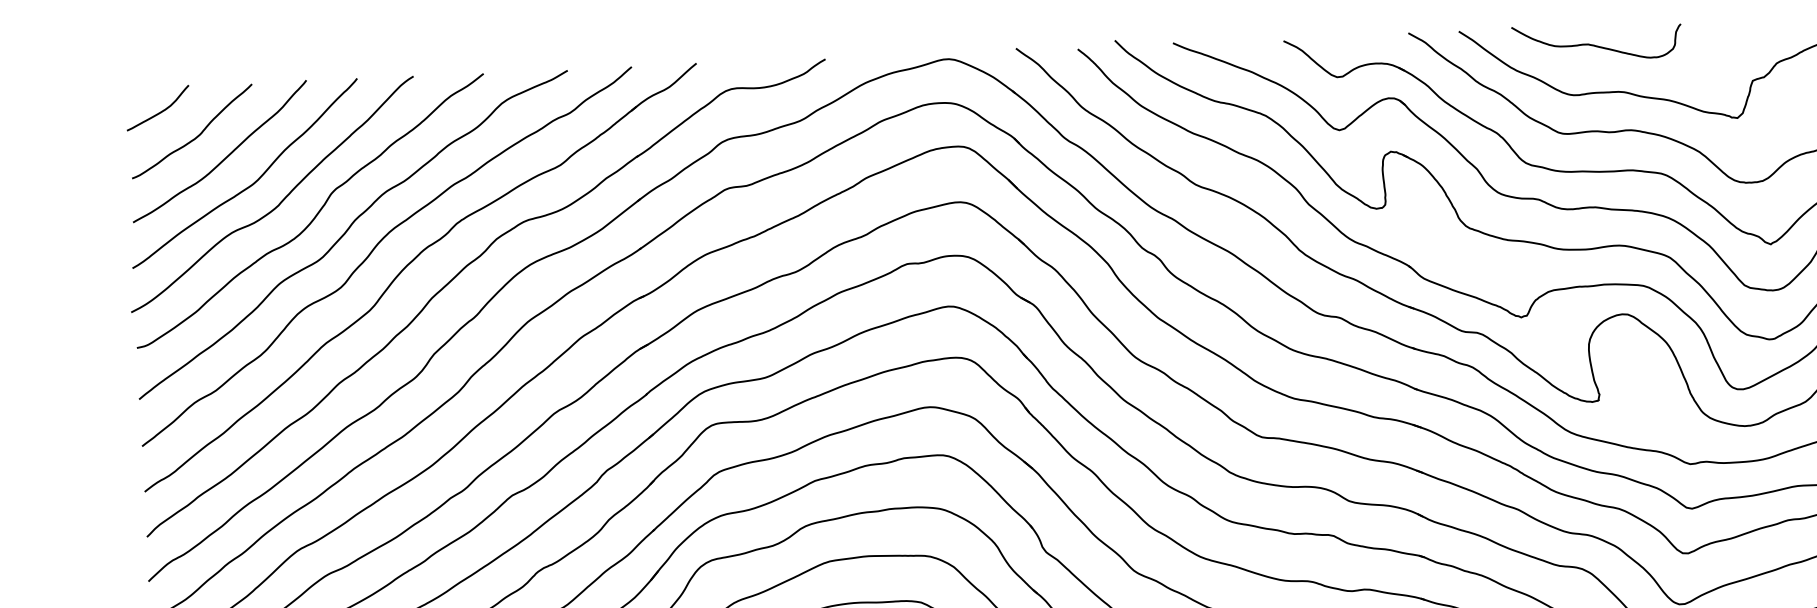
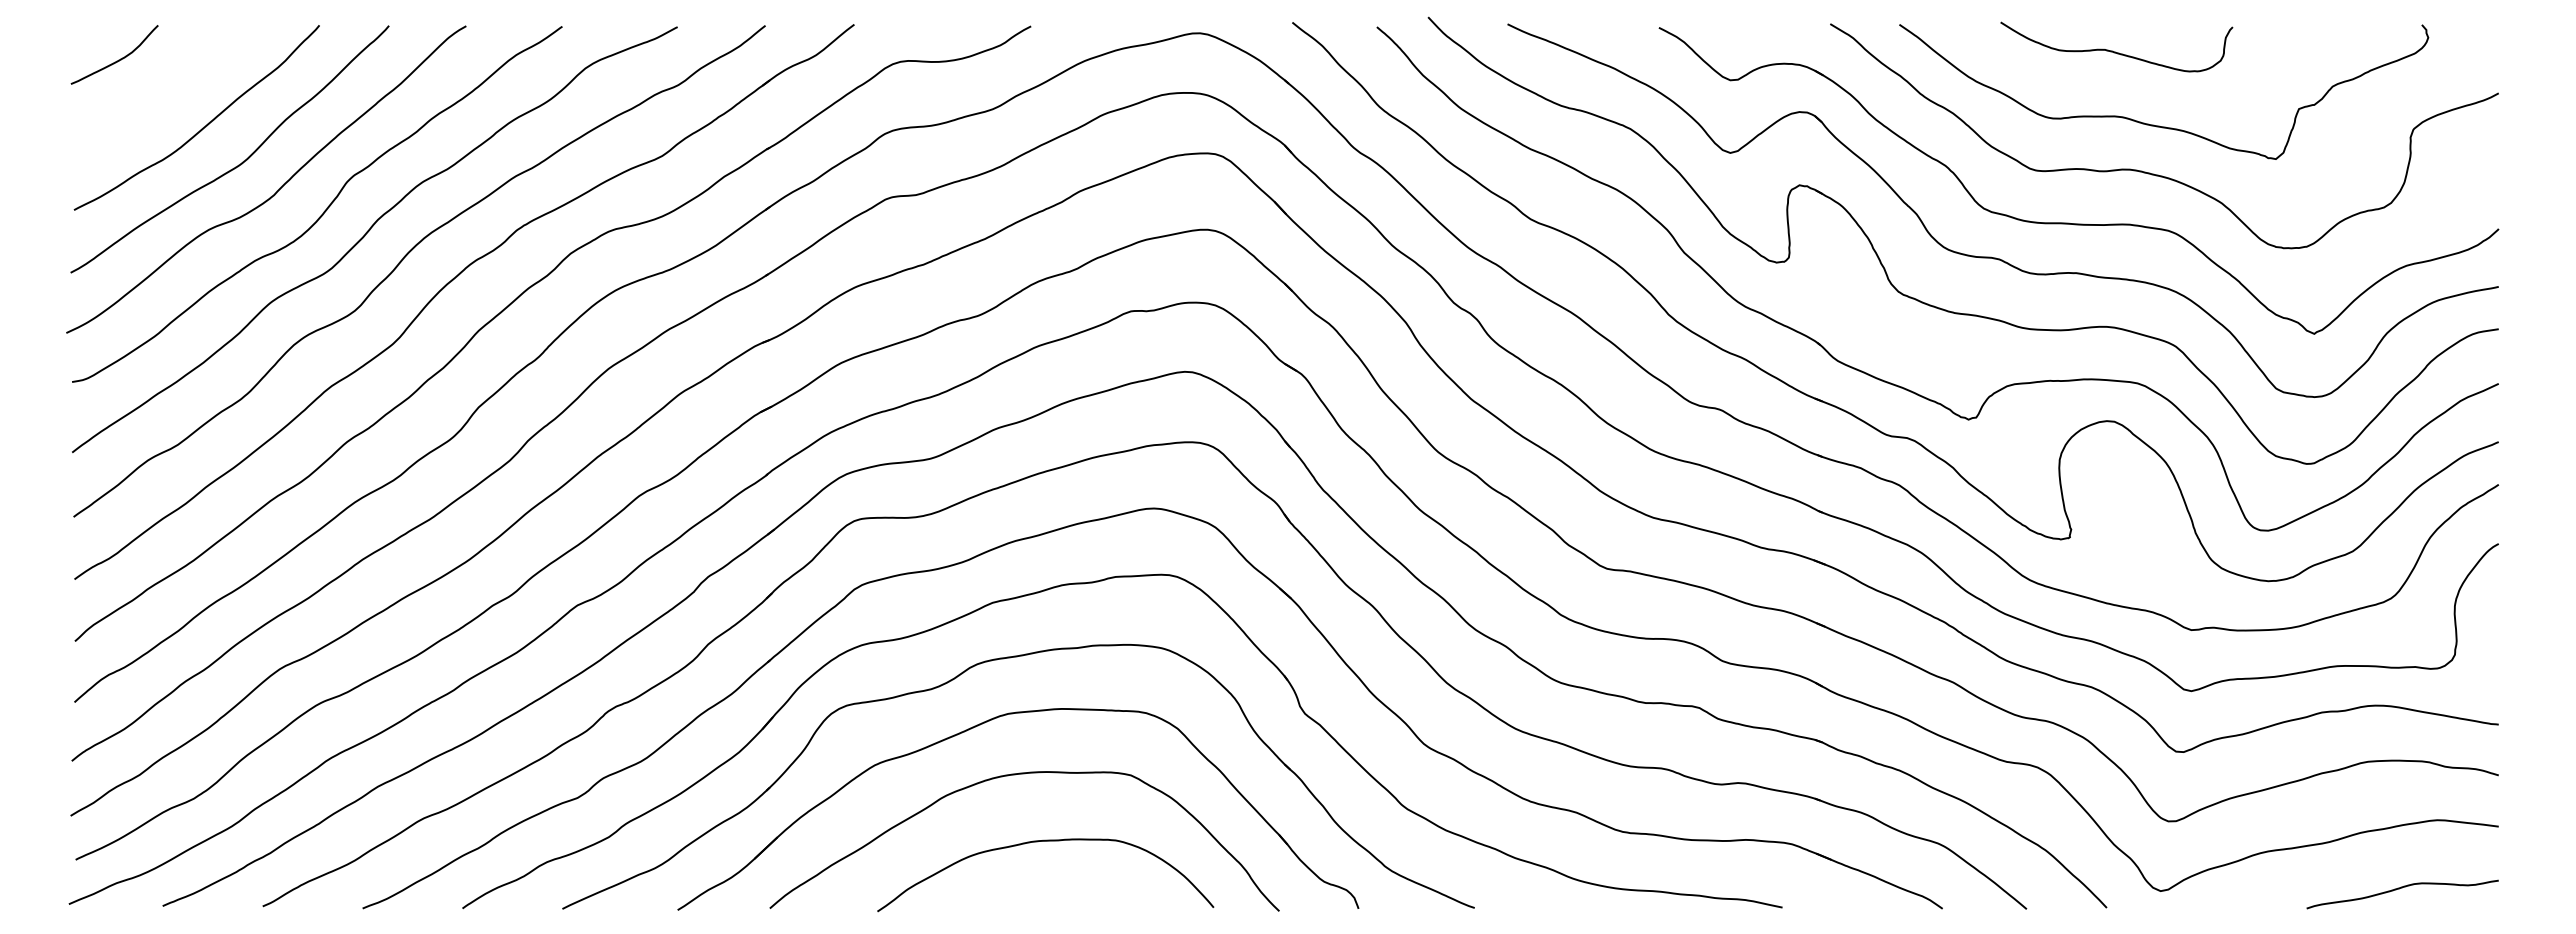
curve: (1596, 45) -> (2115, 51), moved
curve: (197, 135) -> (167, 94), removed

